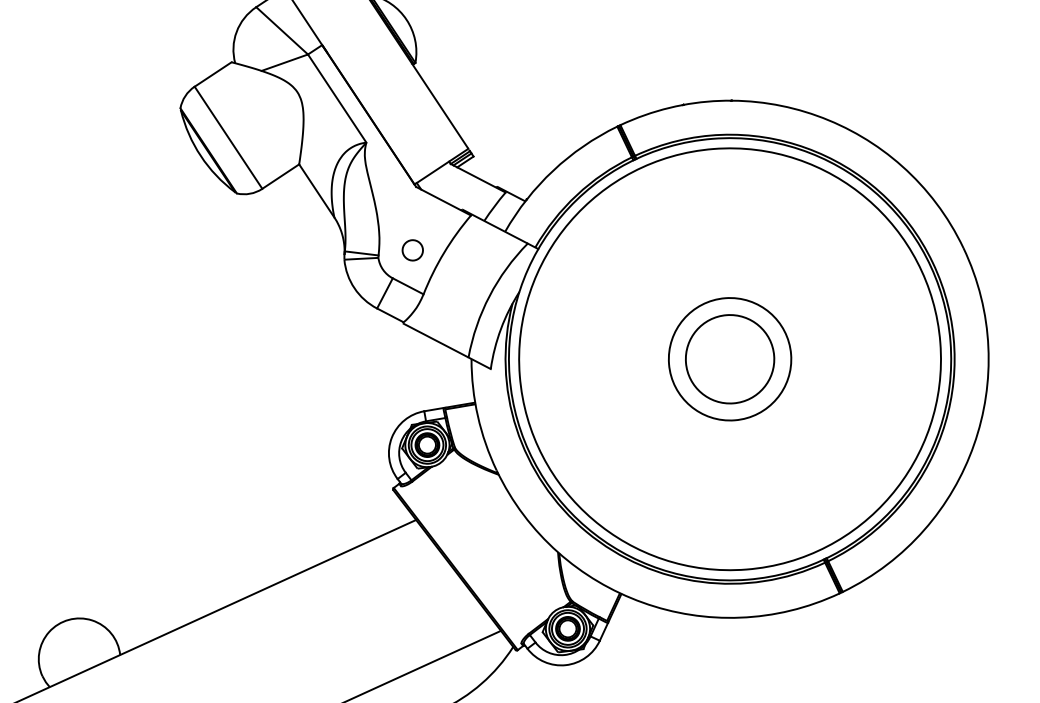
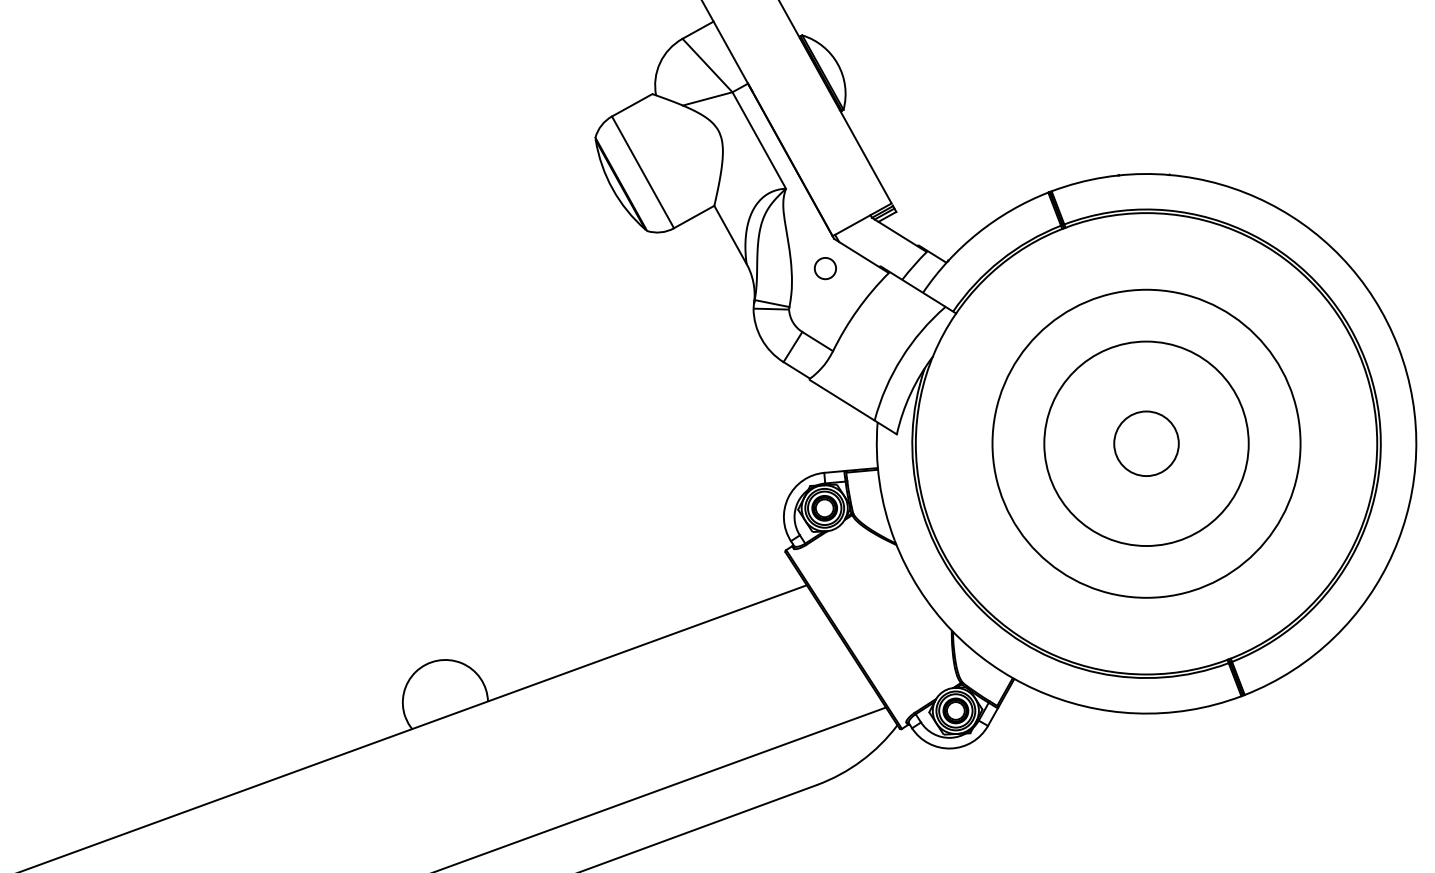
circle: (411, 250) -> (824, 268), moved
circle: (730, 358) -> (1146, 443), size x0.7
circle: (730, 358) -> (1146, 443), size x0.7
circle: (730, 358) -> (1146, 443), size x1.6

